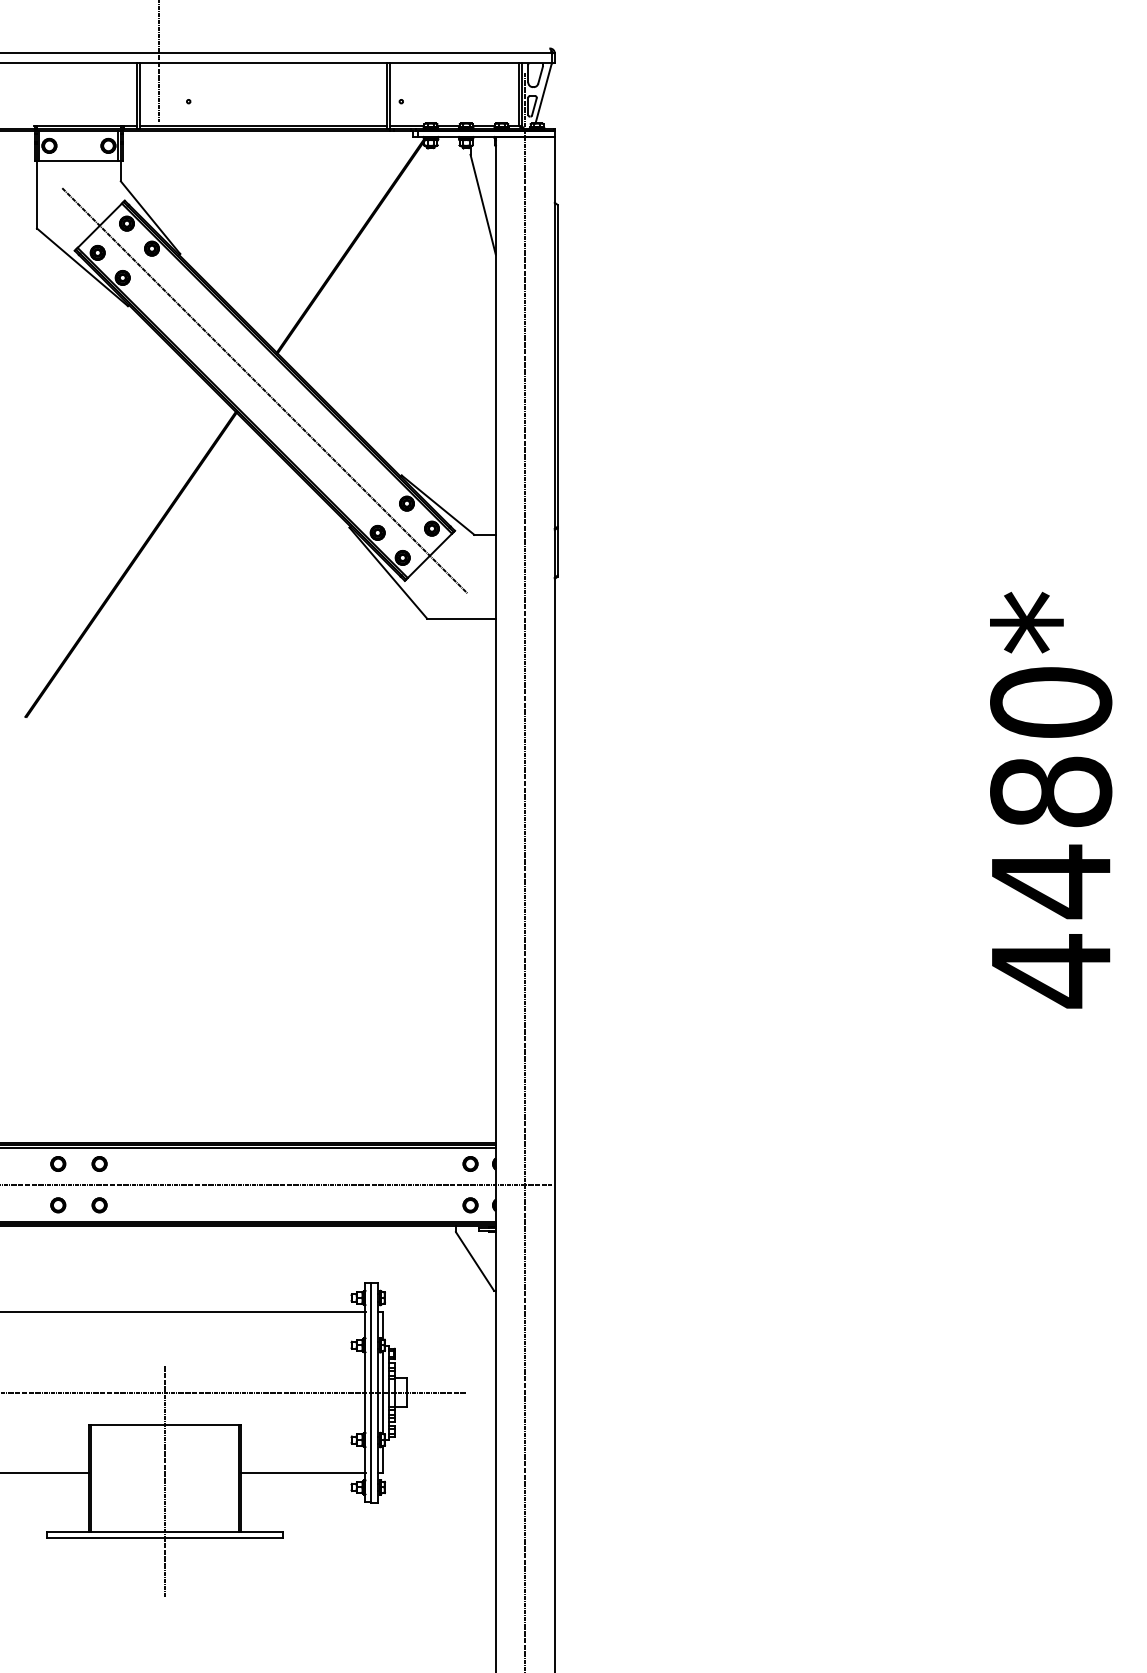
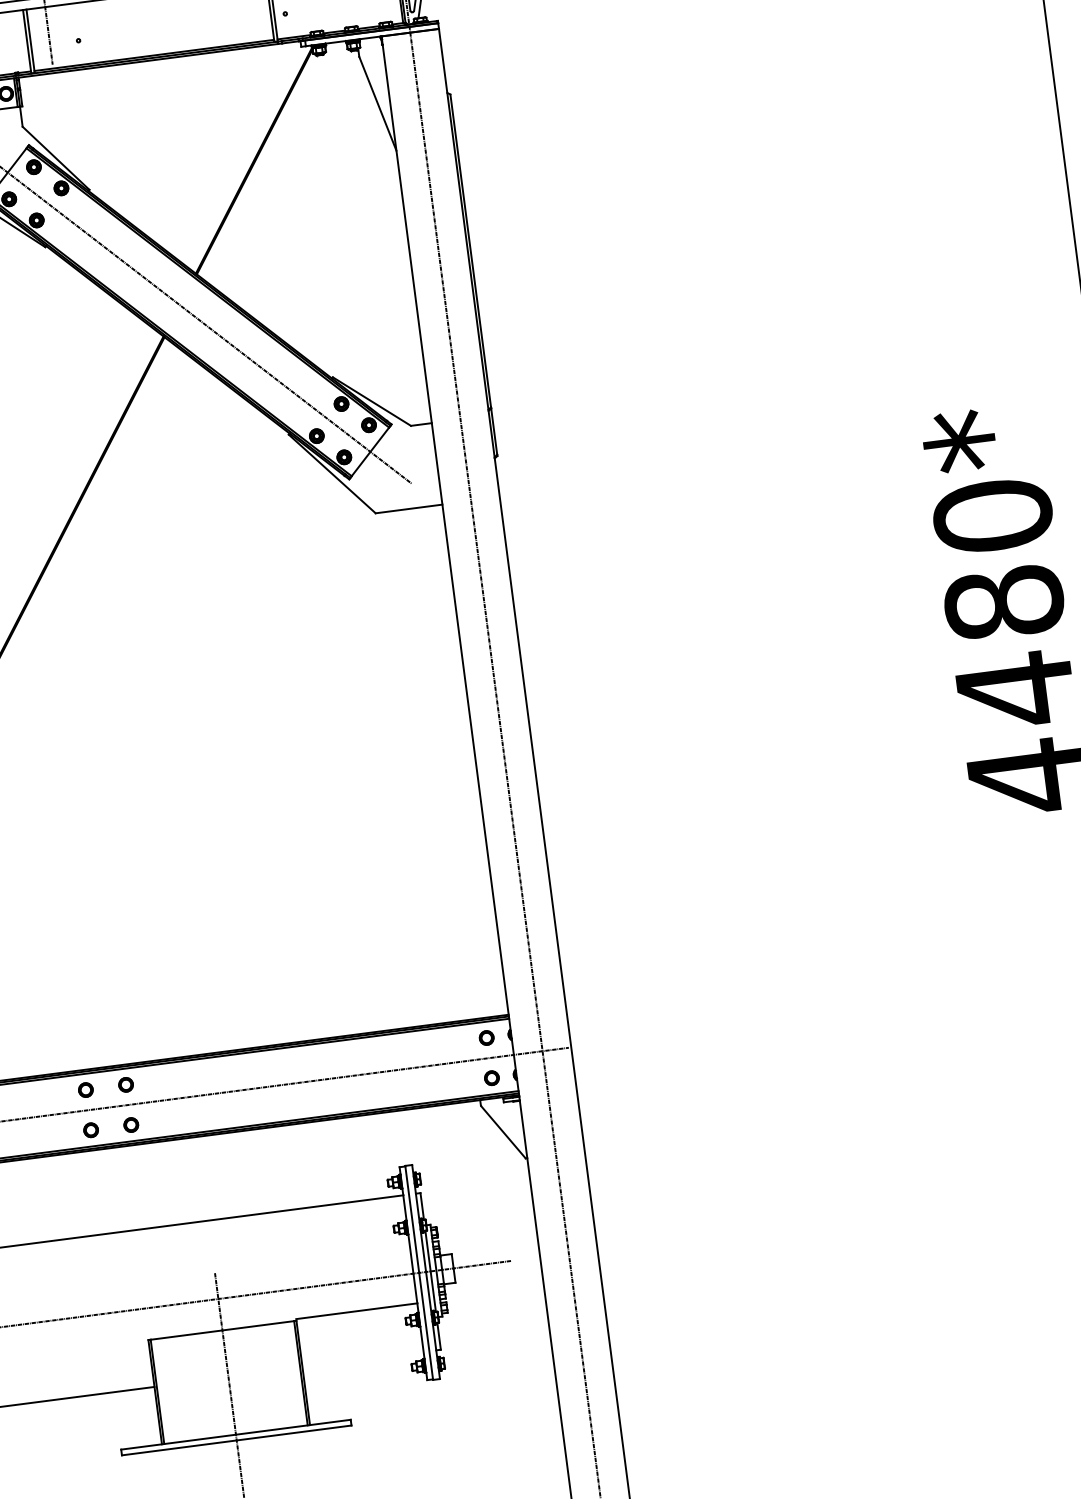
line: (302, 1473) -> (356, 1311), moved

